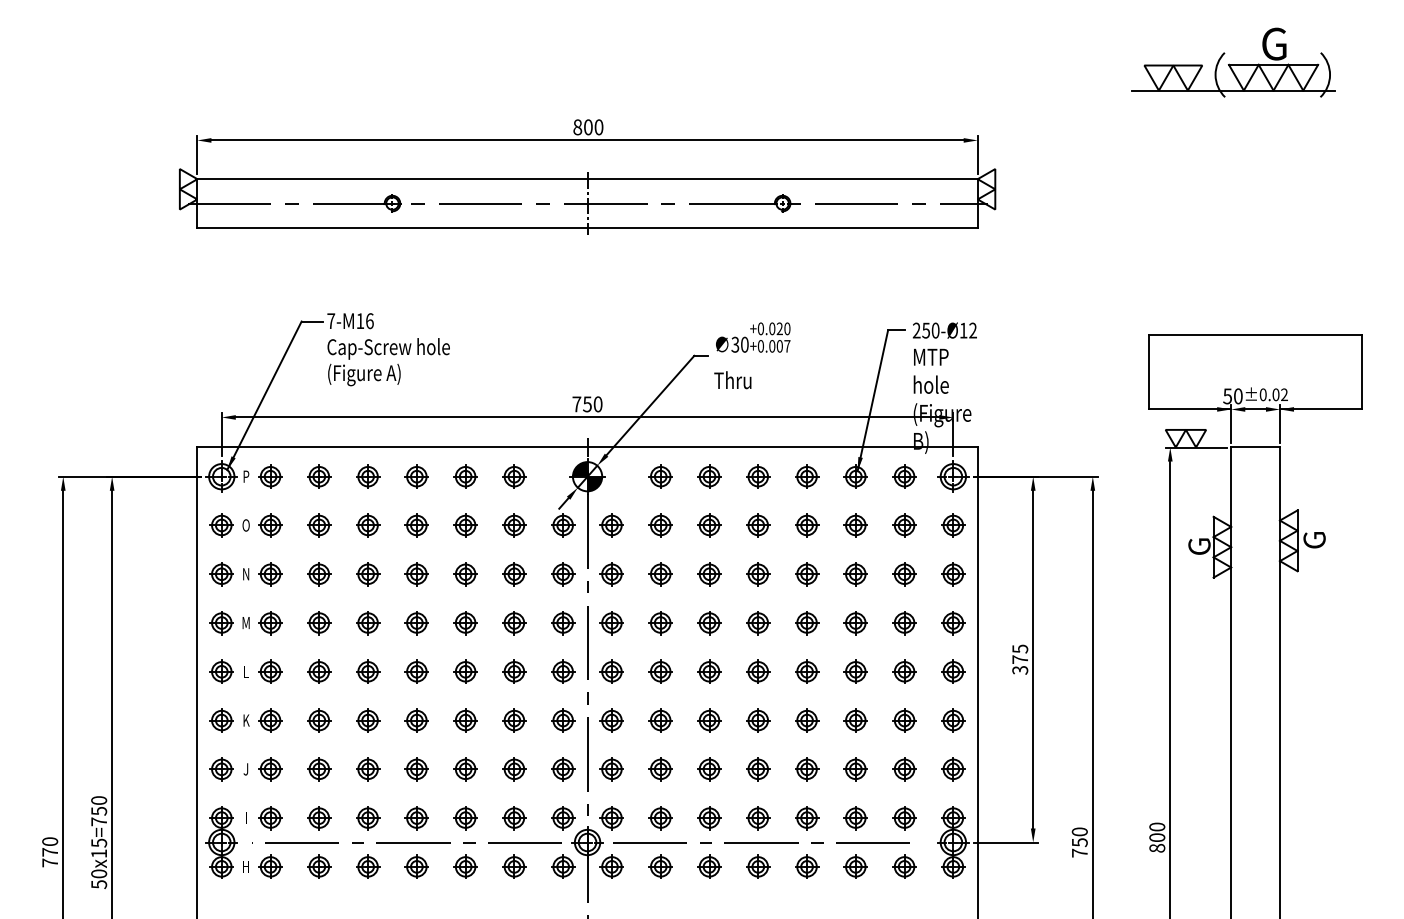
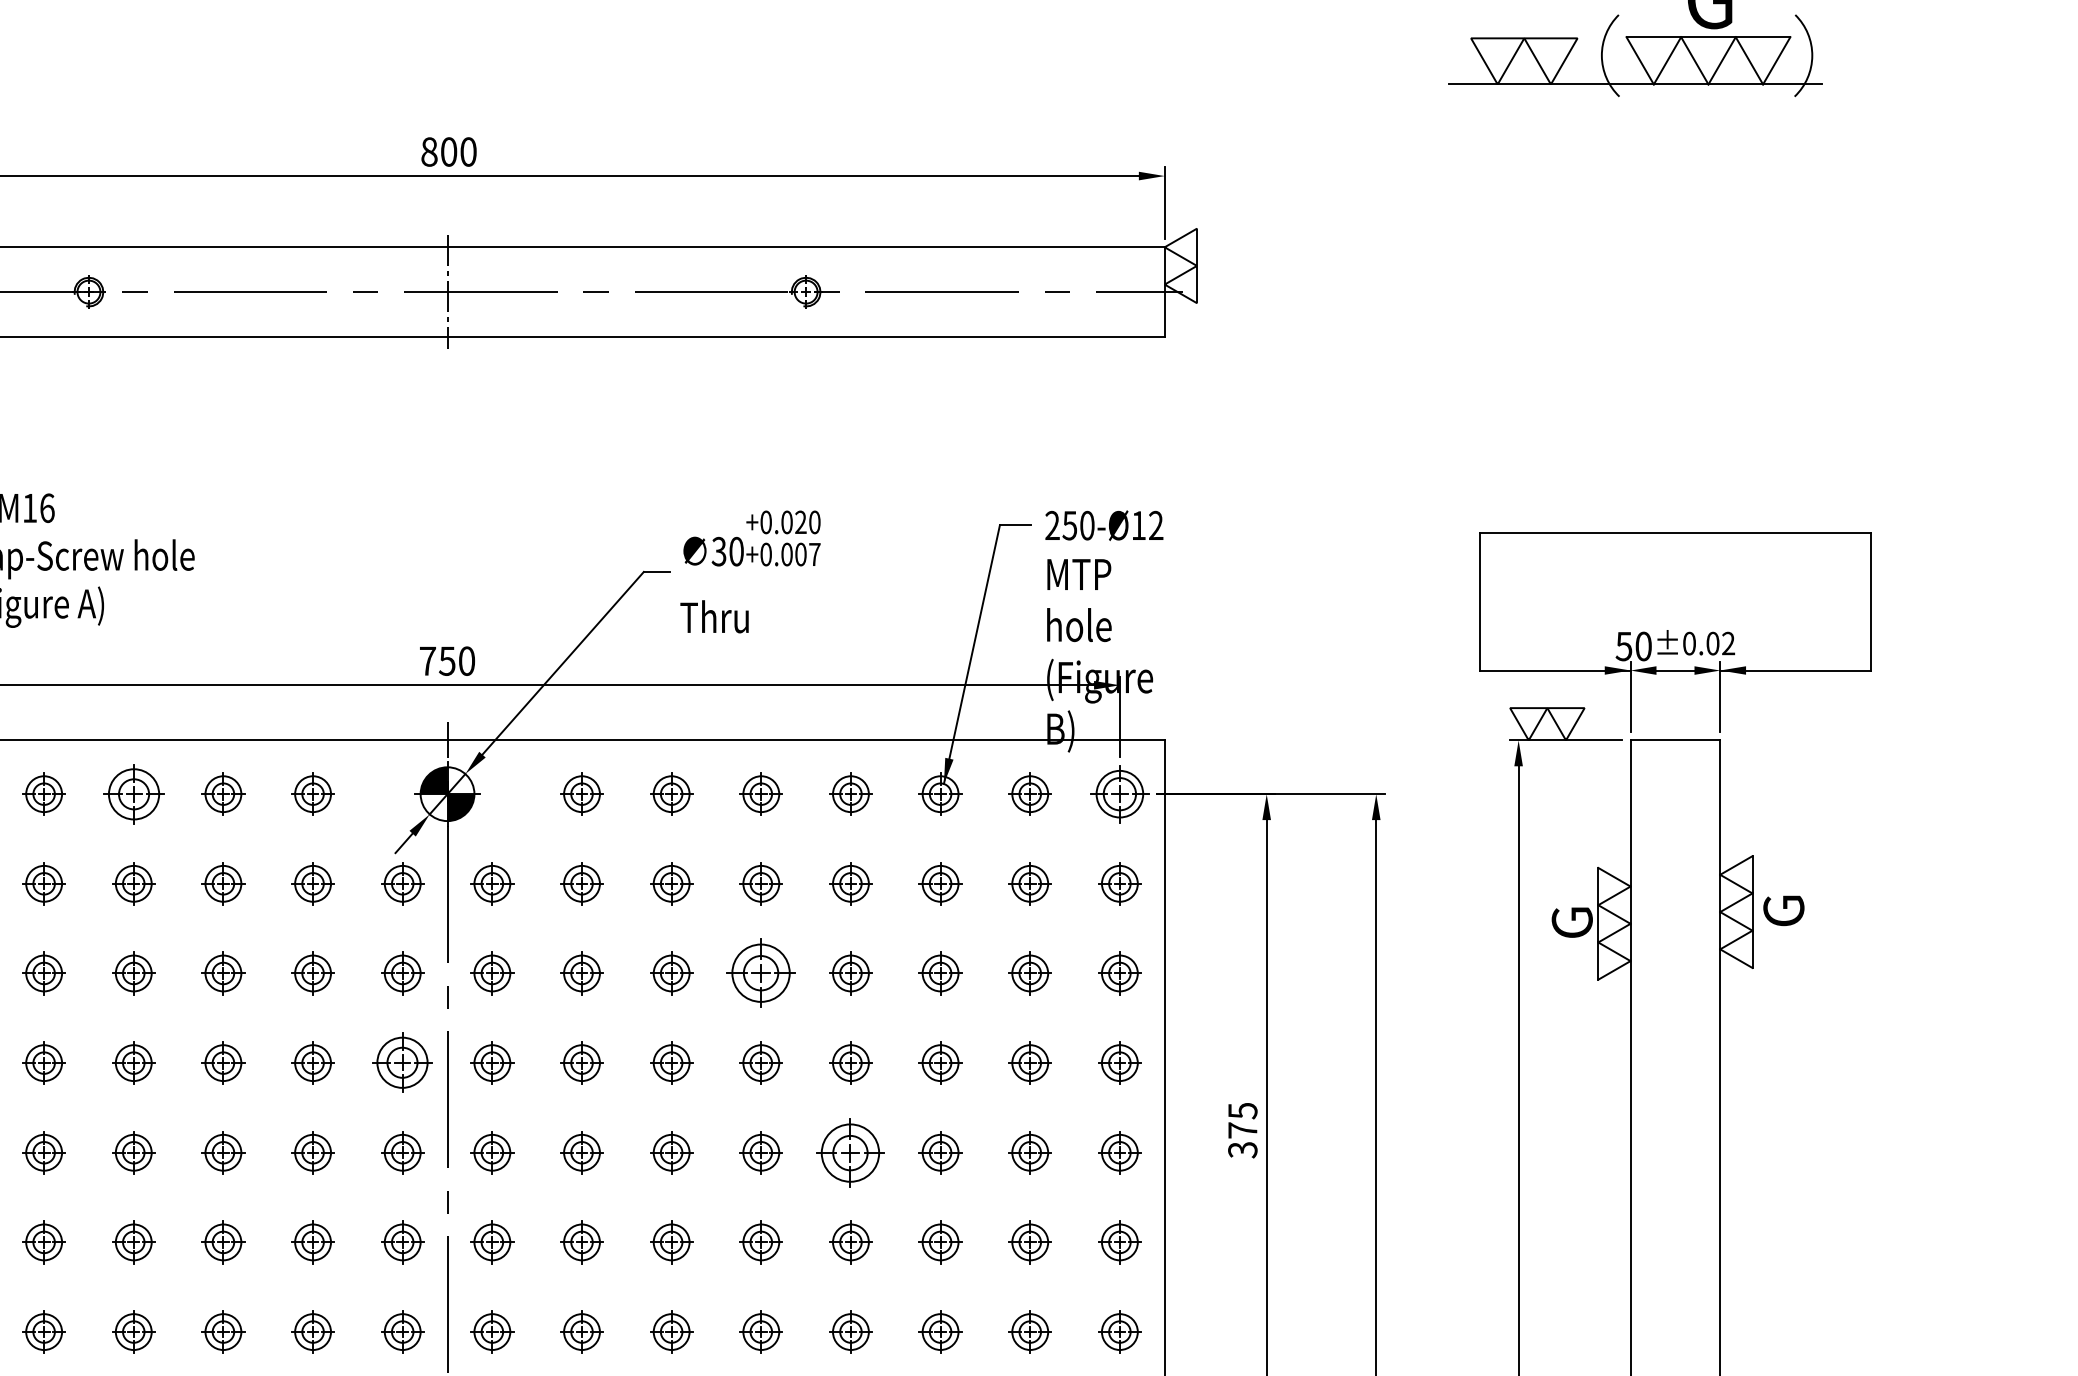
part: (416, 476) -> (133, 793), size x1.4
part: (758, 574) -> (761, 973), size x1.6
part: (563, 623) -> (403, 1063), size x1.4
part: (807, 671) -> (851, 1152), size x1.6

